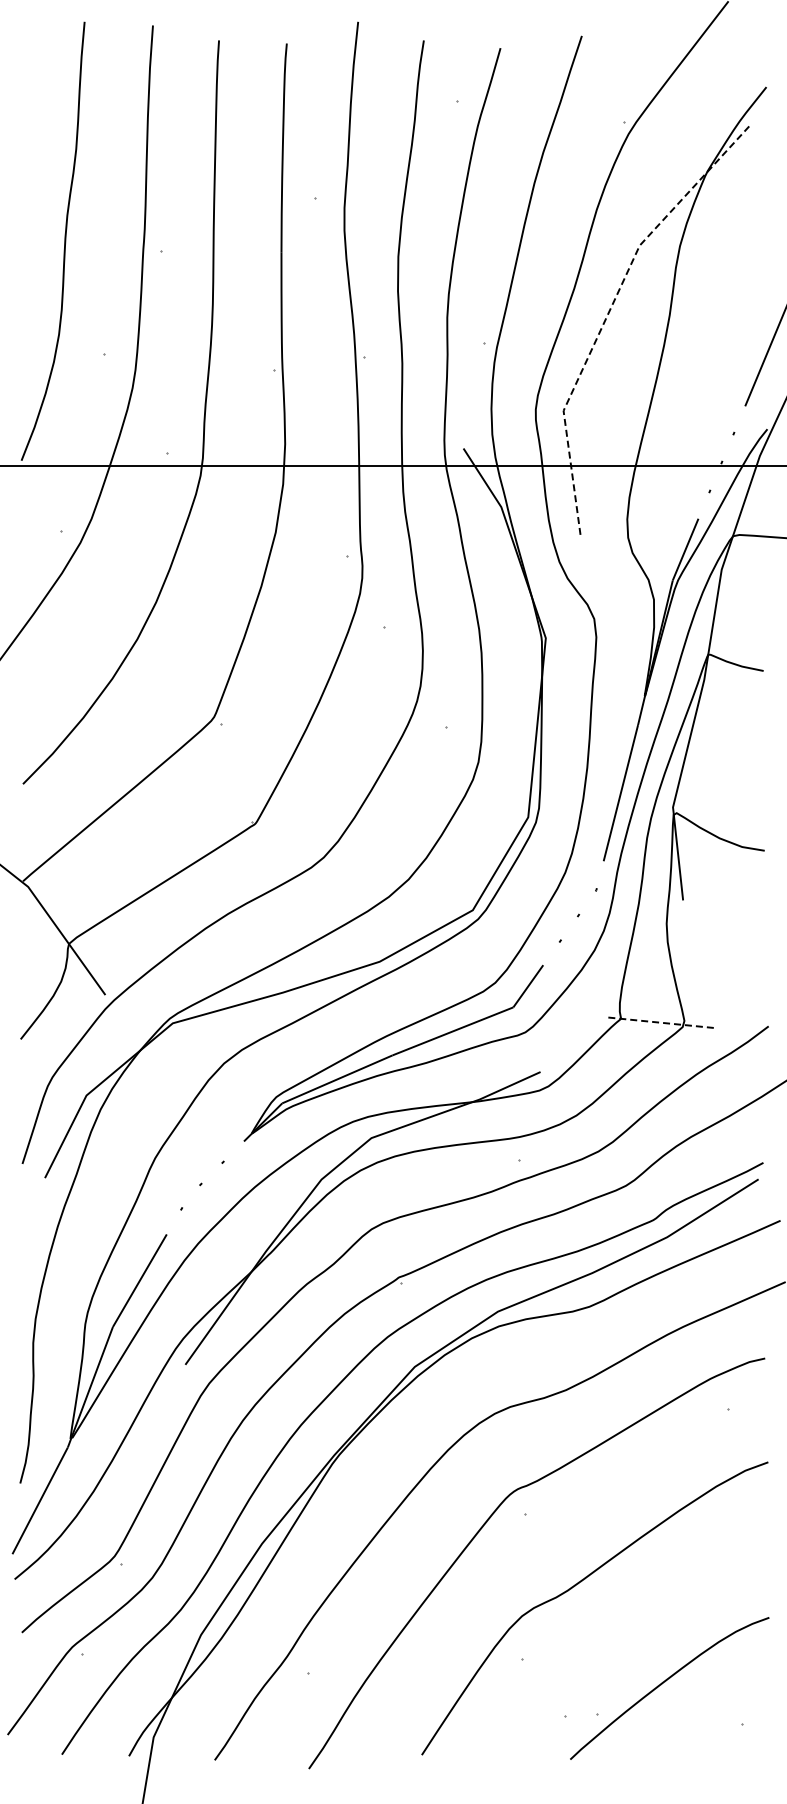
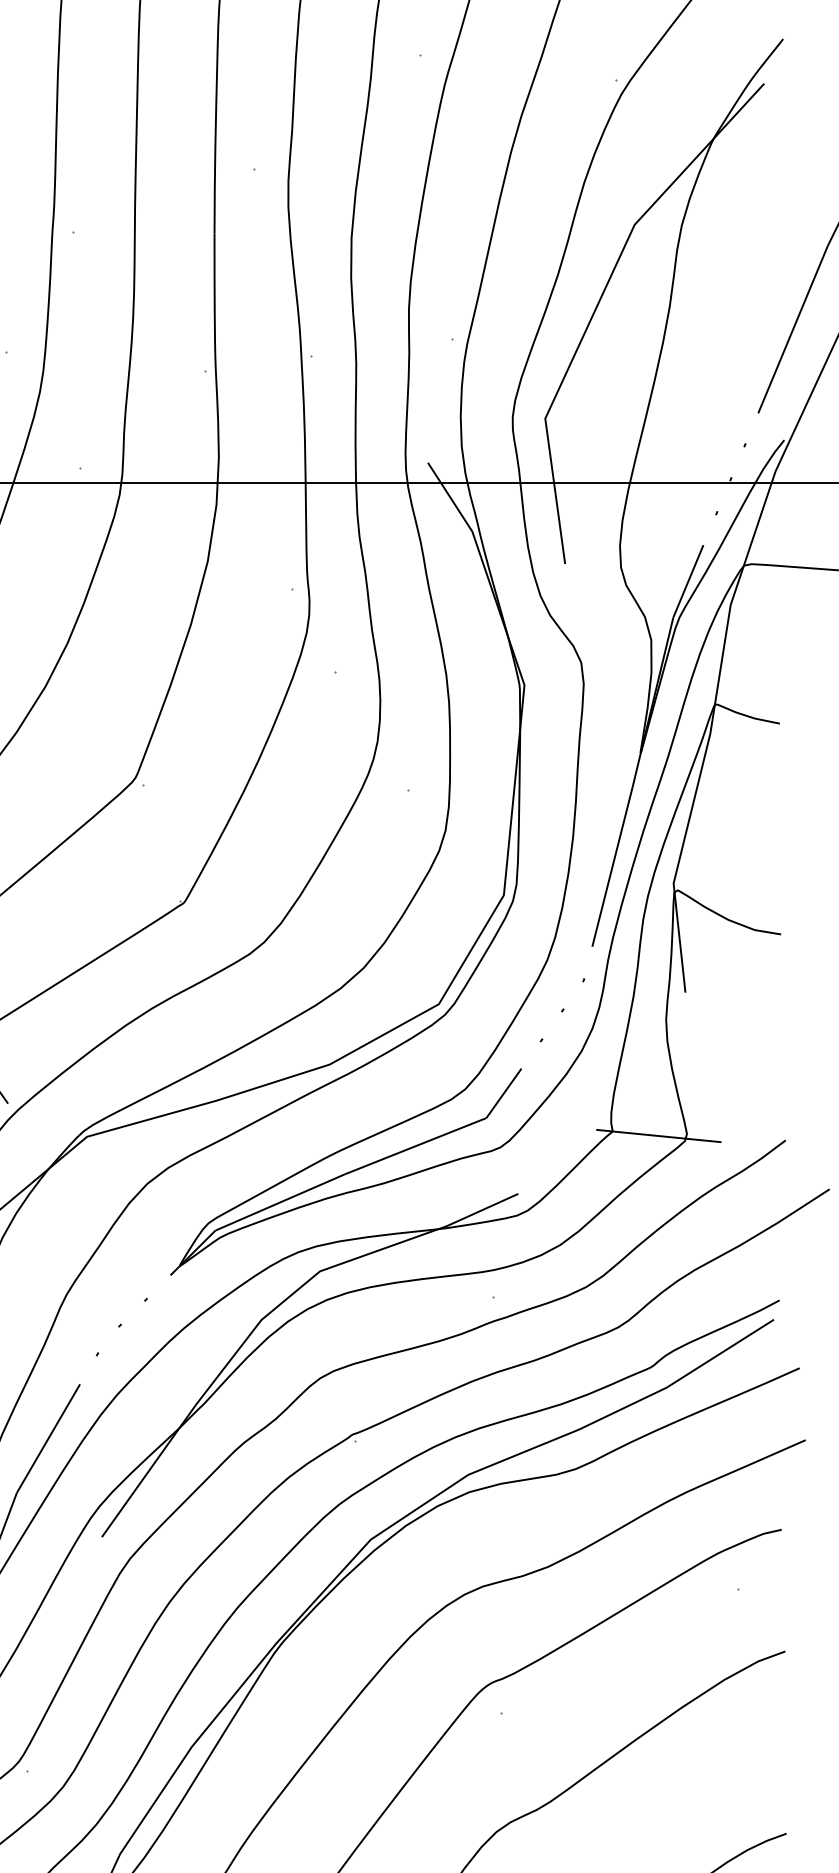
line: (609, 310) -> (599, 300), dashed -> solid
line: (660, 1022) -> (658, 1135), dashed -> solid

